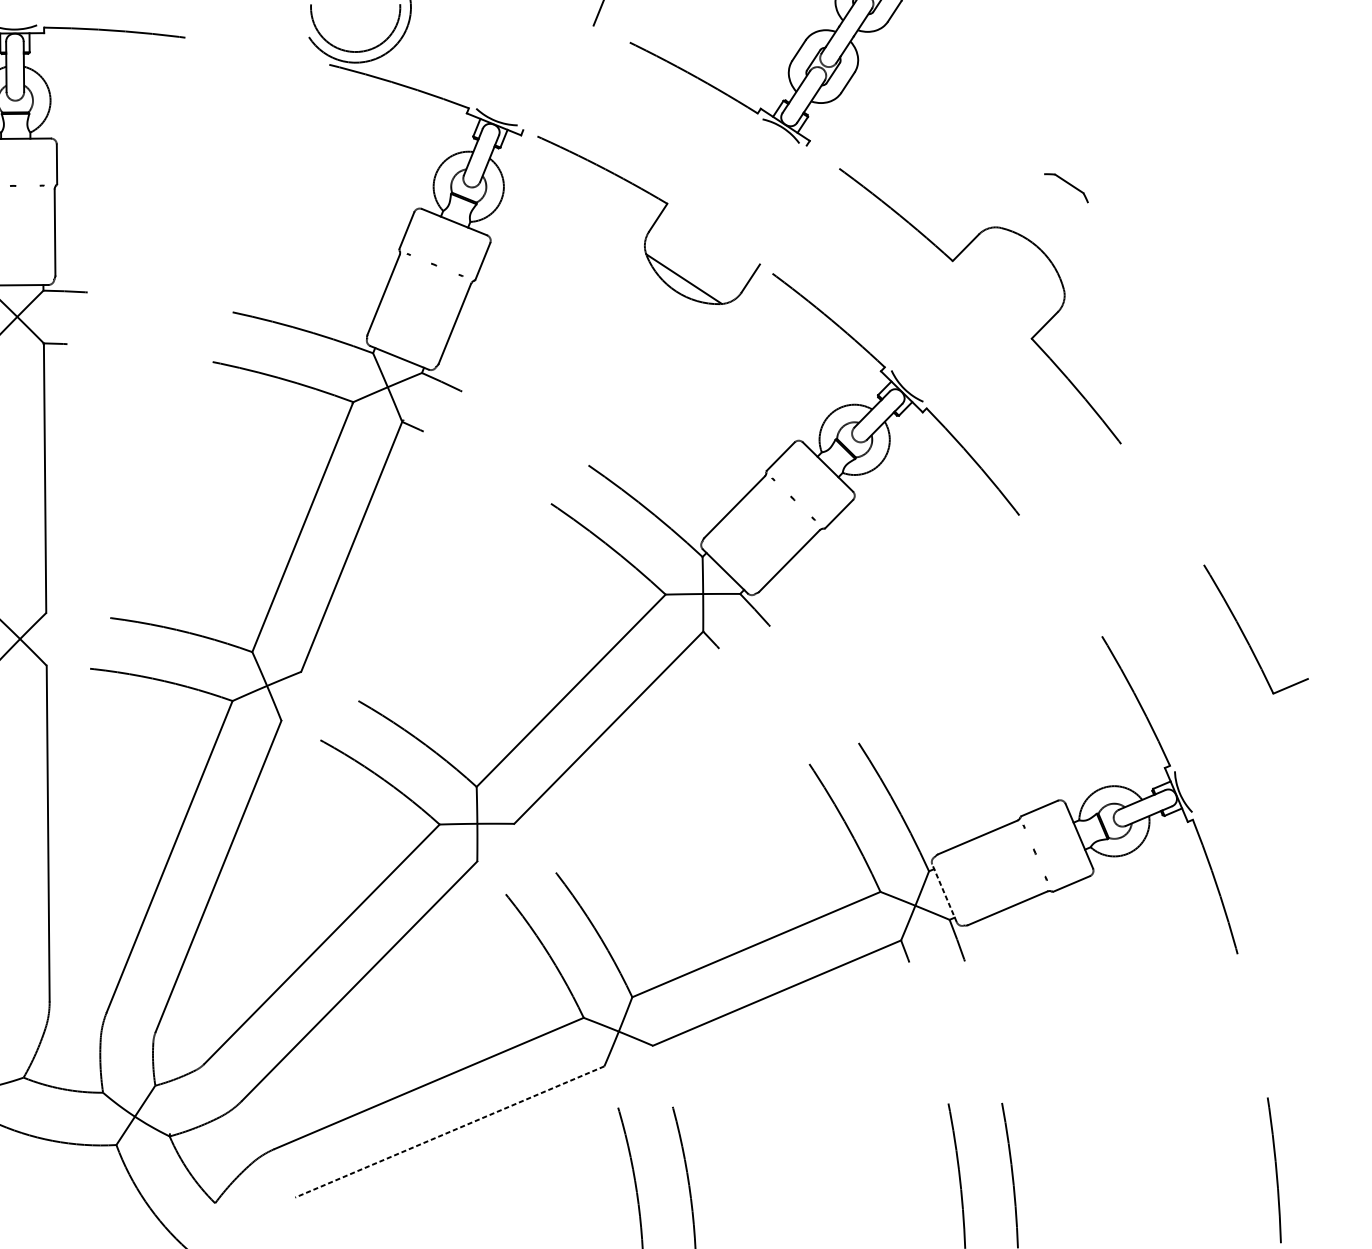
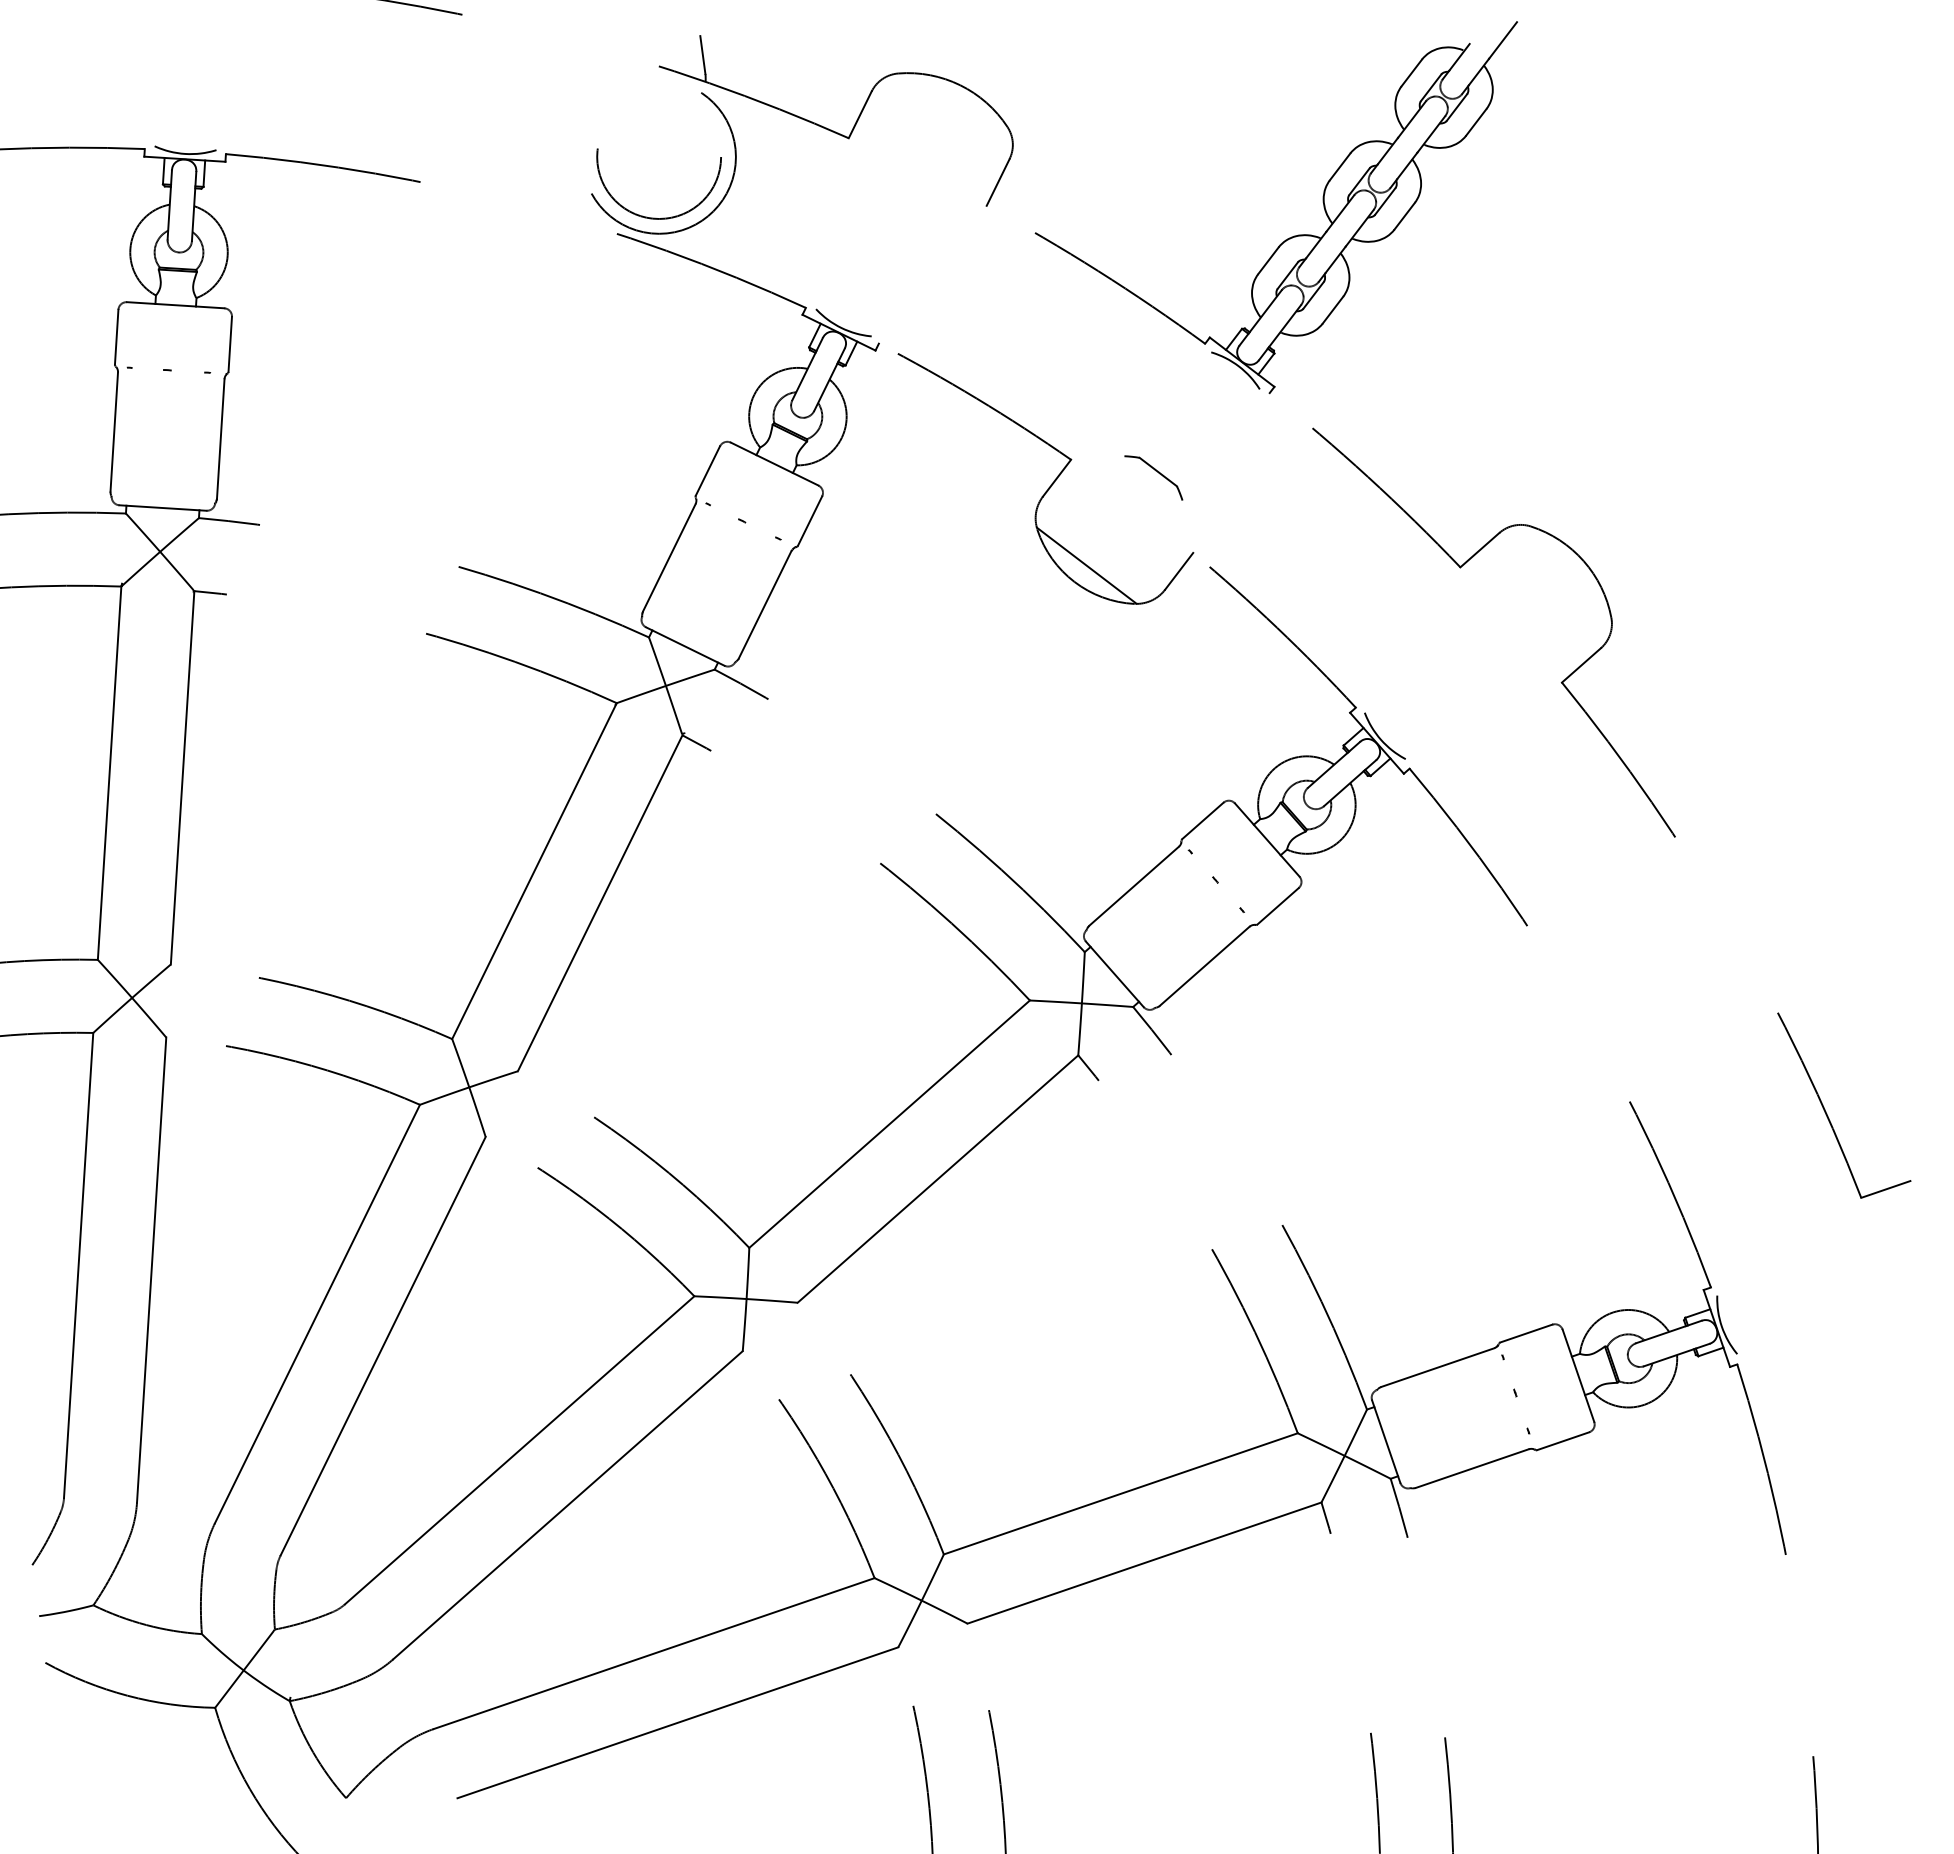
part: (1067, 183) -> (1155, 471), moved
line: (944, 893) -> (1386, 1441), dashed -> solid
line: (449, 1131) -> (677, 1722), dashed -> solid

